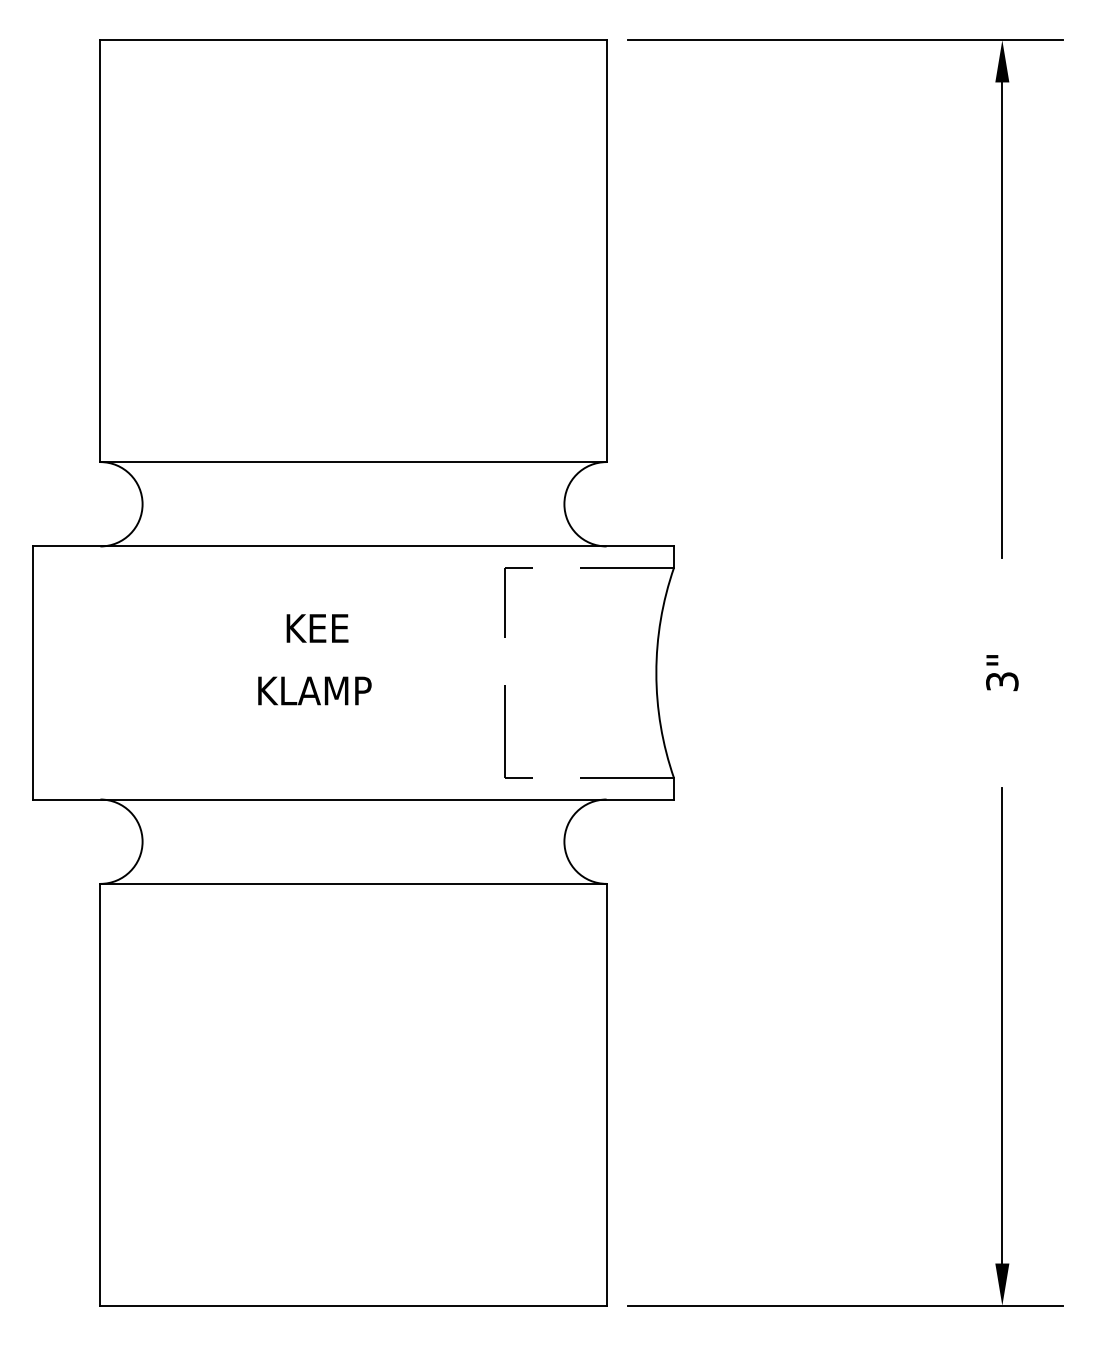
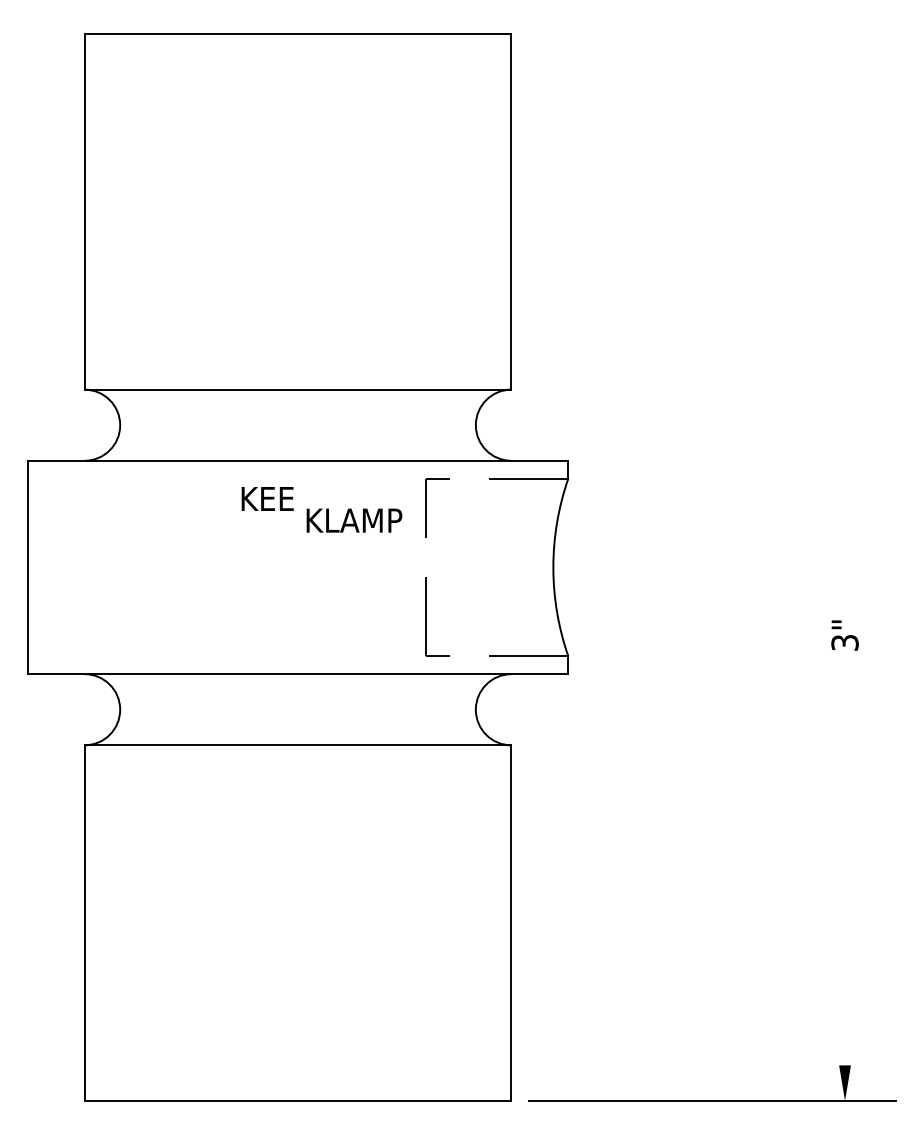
part: (1001, 299) -> (844, 252), removed
text: (317, 627) -> (267, 498), moved
text: (1001, 673) -> (844, 635), moved
text: (314, 690) -> (354, 520), moved
line: (1002, 1025) -> (845, 864), removed

